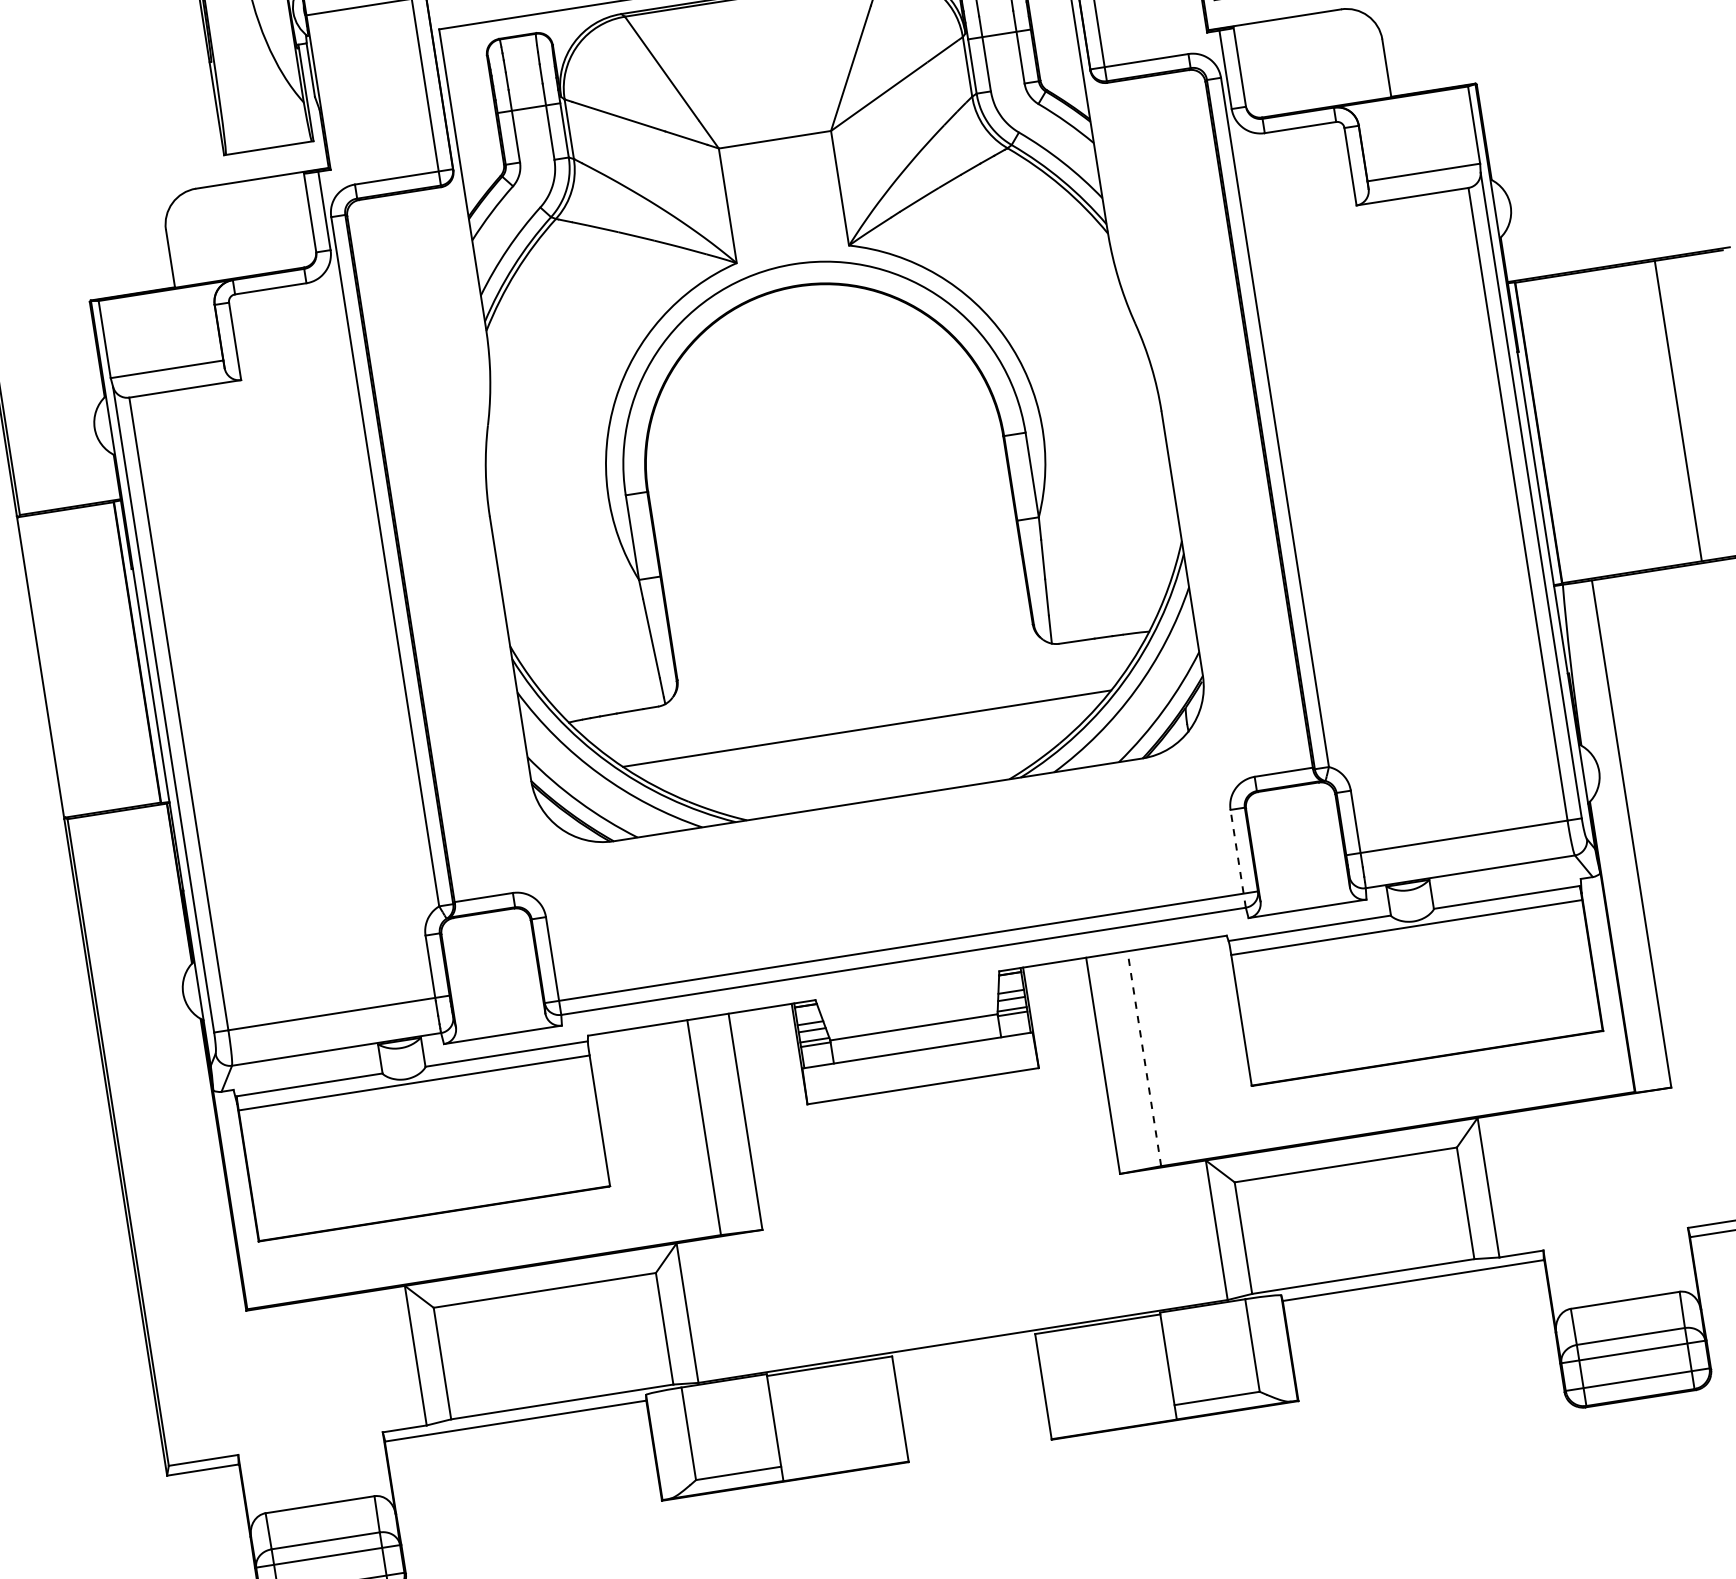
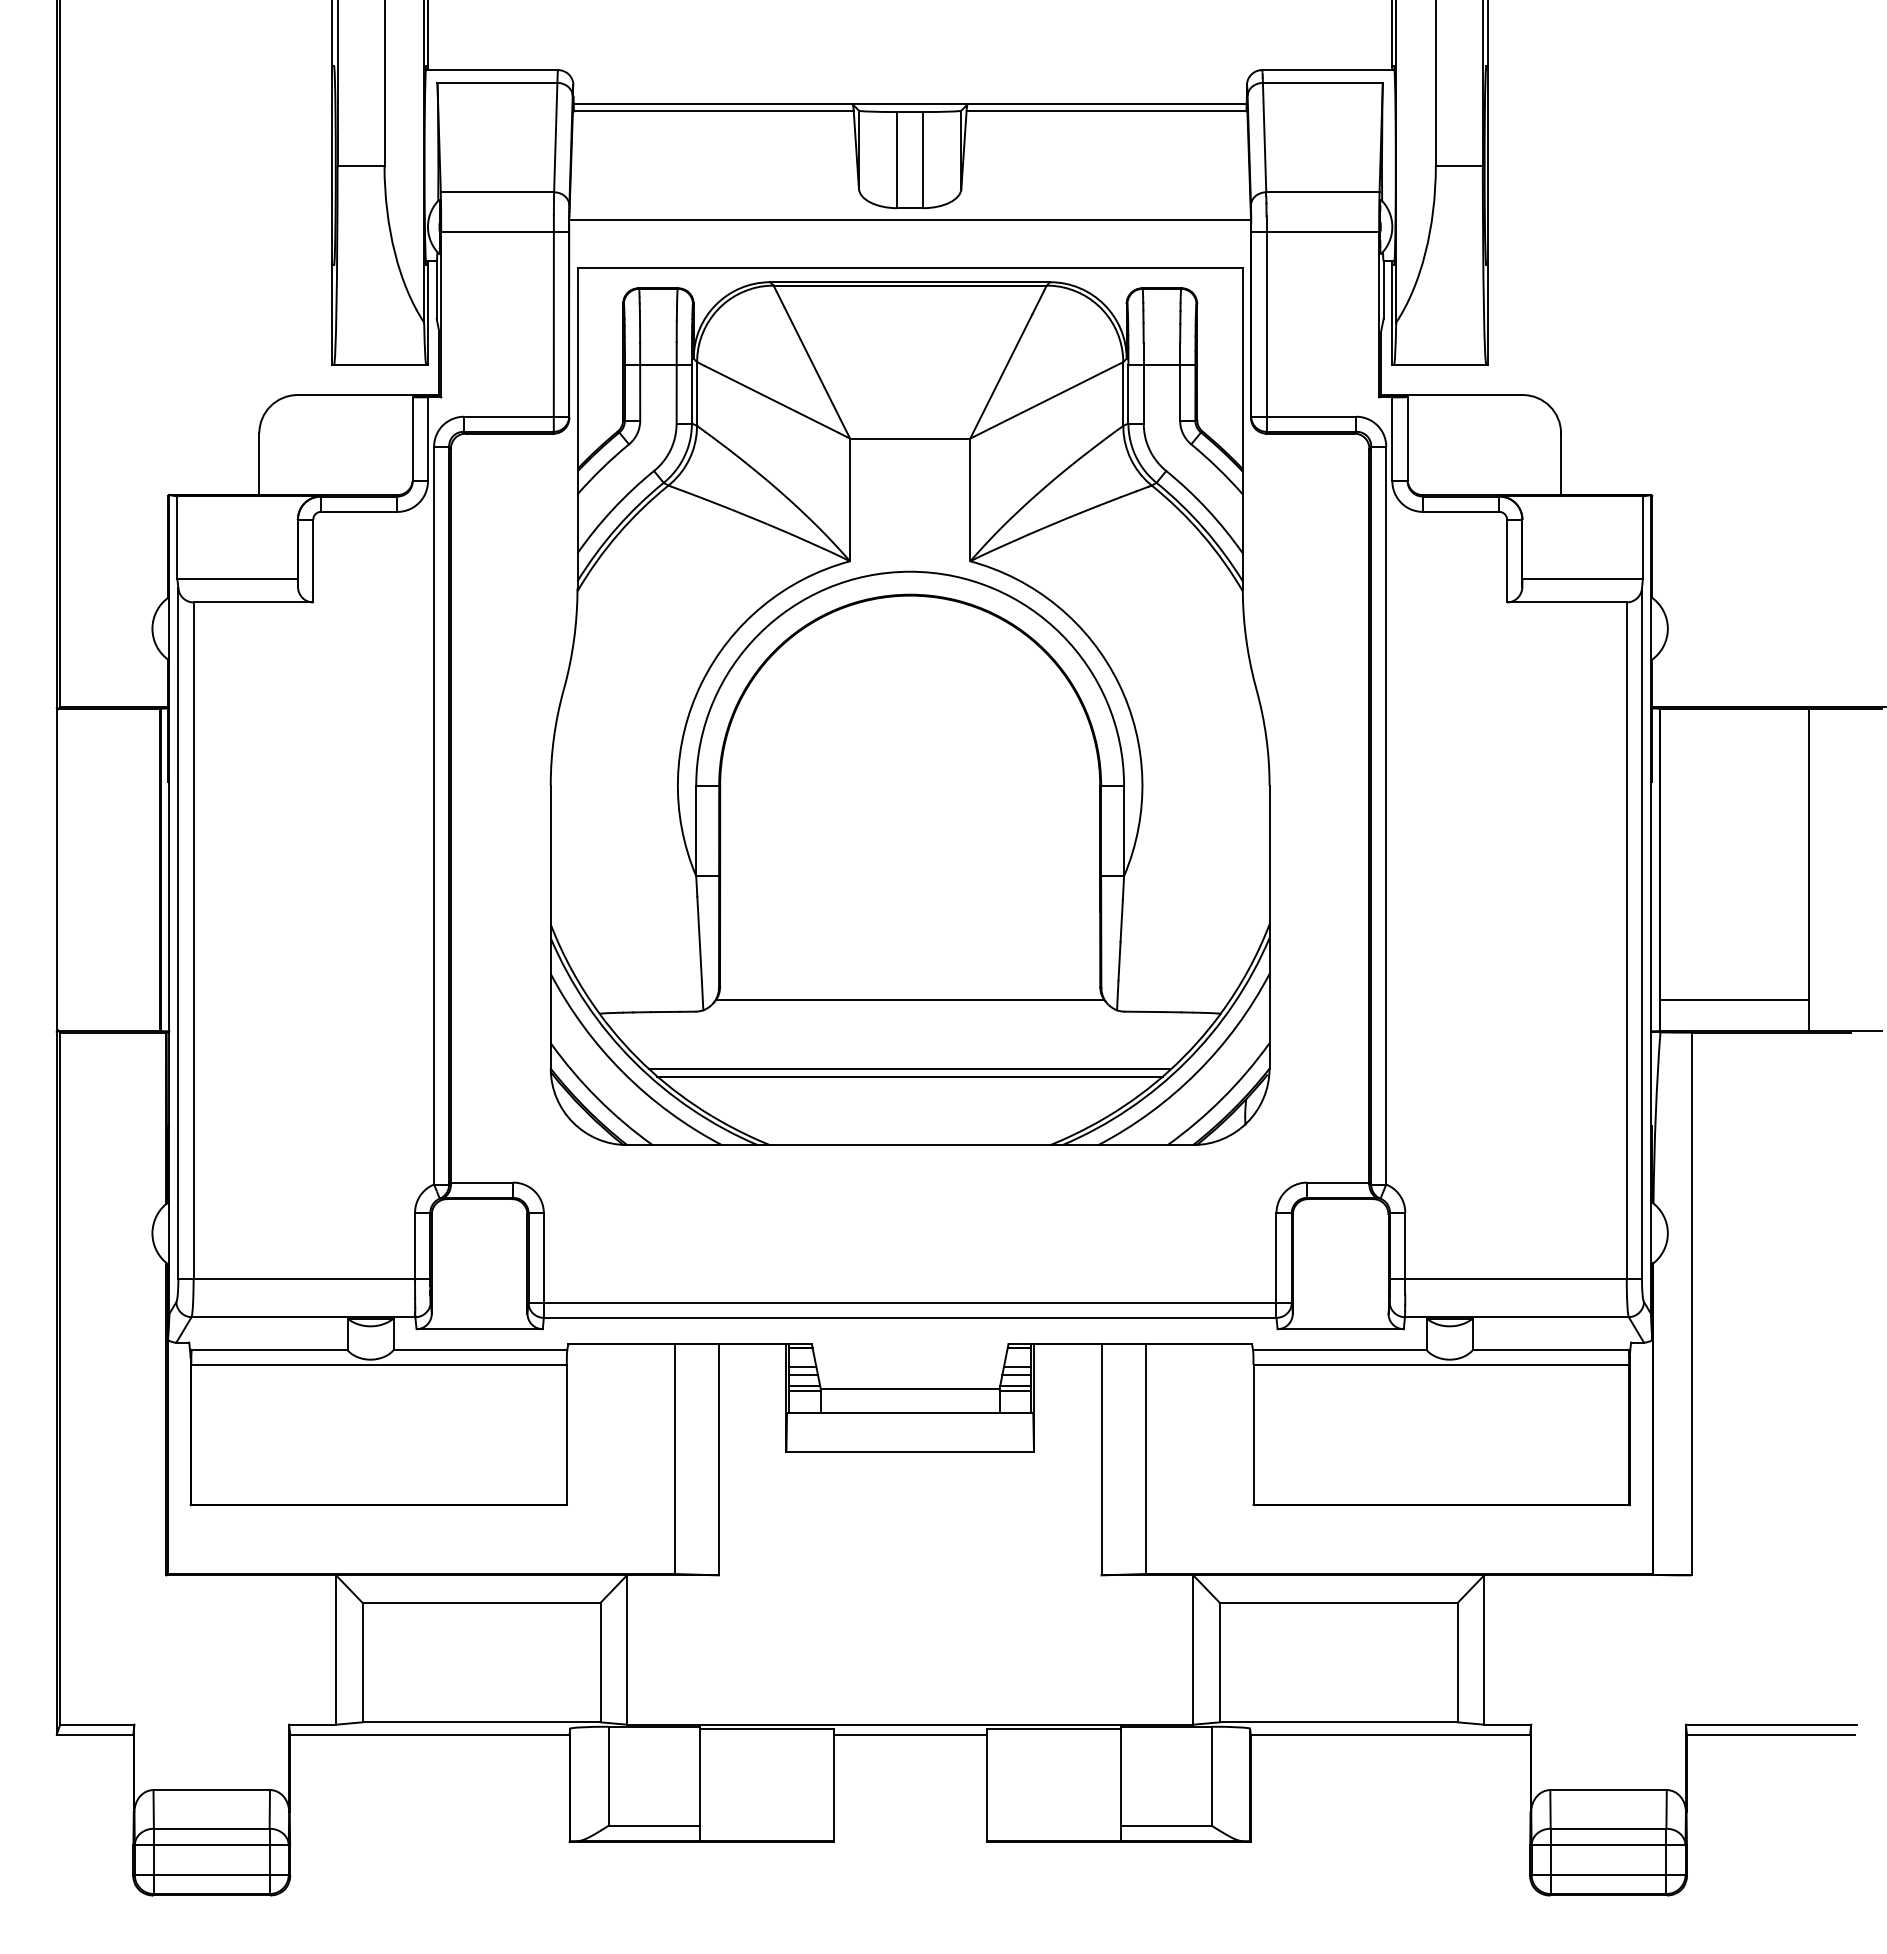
line: (1627, 543) -> (1734, 999), added
line: (857, 663) -> (910, 999), added
line: (867, 735) -> (909, 1076), added
line: (1238, 858) -> (1276, 1265), dashed -> solid
line: (1144, 1059) -> (1145, 1459), dashed -> solid
line: (963, 1350) -> (909, 1734), added

